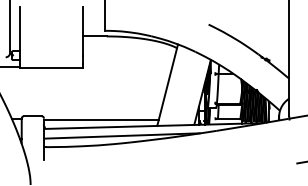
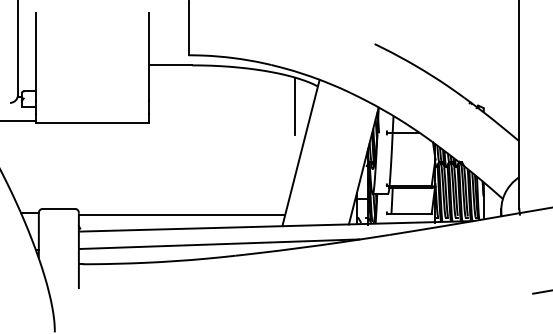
line: (164, 59) -> (295, 106), added

